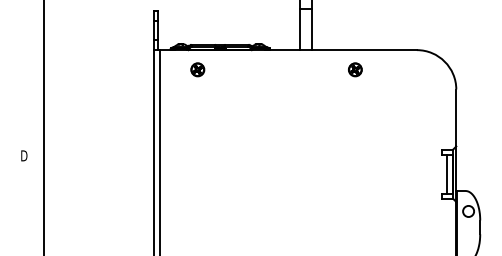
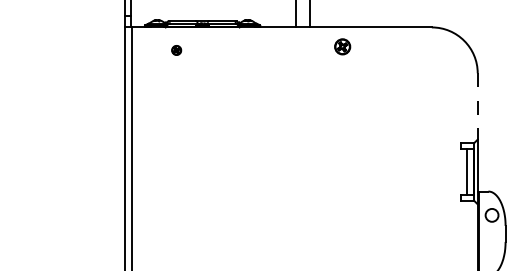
part: (197, 69) -> (176, 49), size x0.6
part: (355, 69) -> (342, 46), moved
line: (456, 118) -> (477, 107), solid -> dashed

